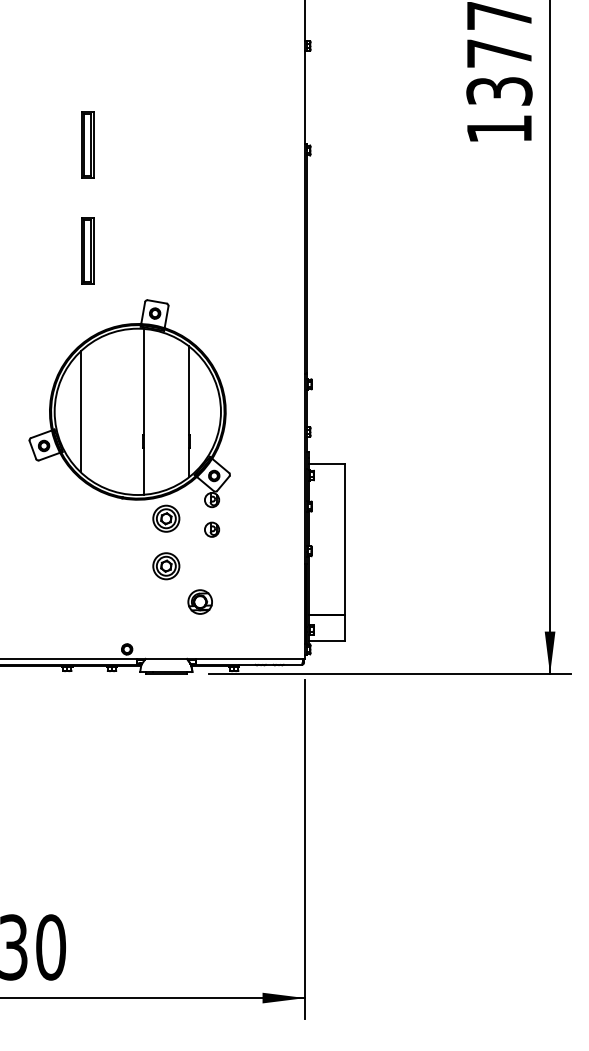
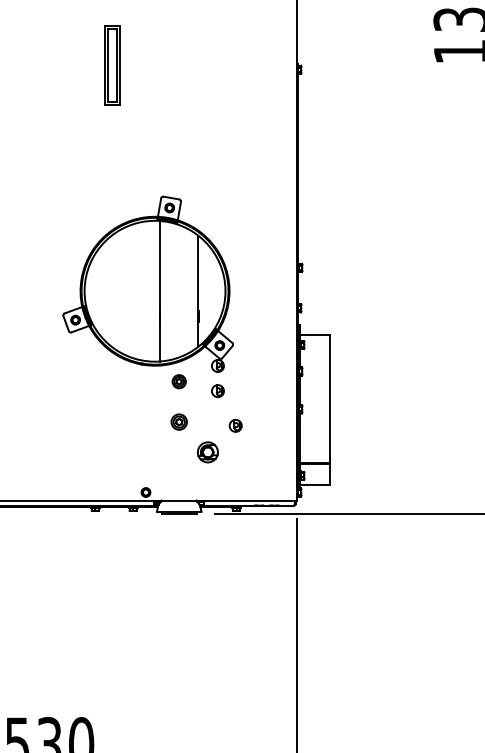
part: (87, 144) -> (112, 64), size x1.4
part: (87, 250) -> (112, 154), removed
line: (80, 411) -> (106, 290), removed
part: (166, 518) -> (179, 381), size x0.6
part: (166, 566) -> (179, 422), size x0.7
part: (233, 570) -> (236, 425), added

